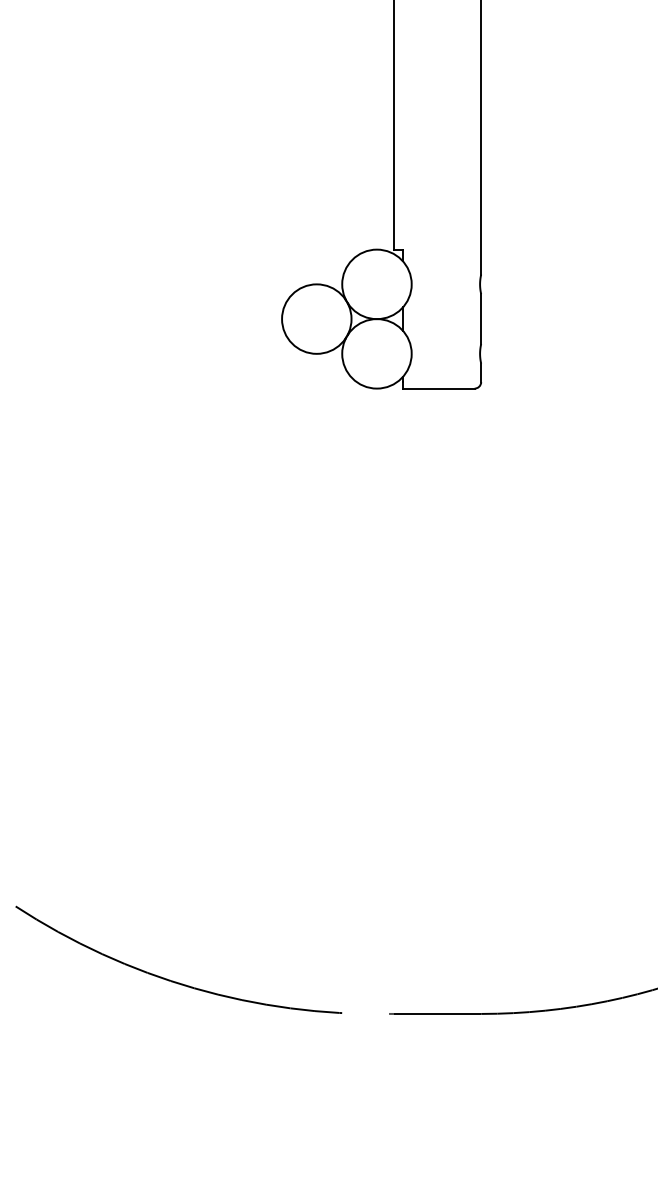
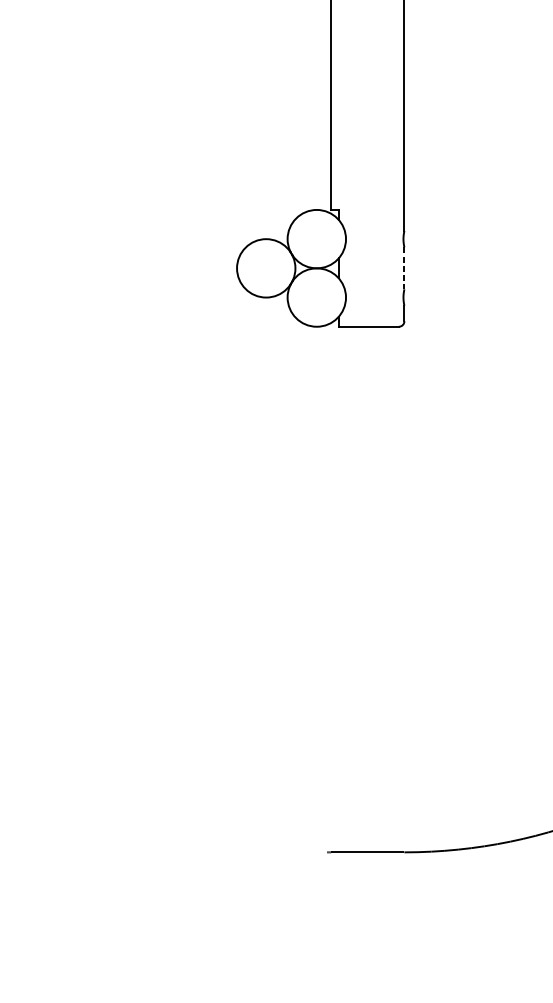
line: (481, 319) -> (404, 268), solid -> dashed
arc: (173, 980) -> (145, 824), removed

